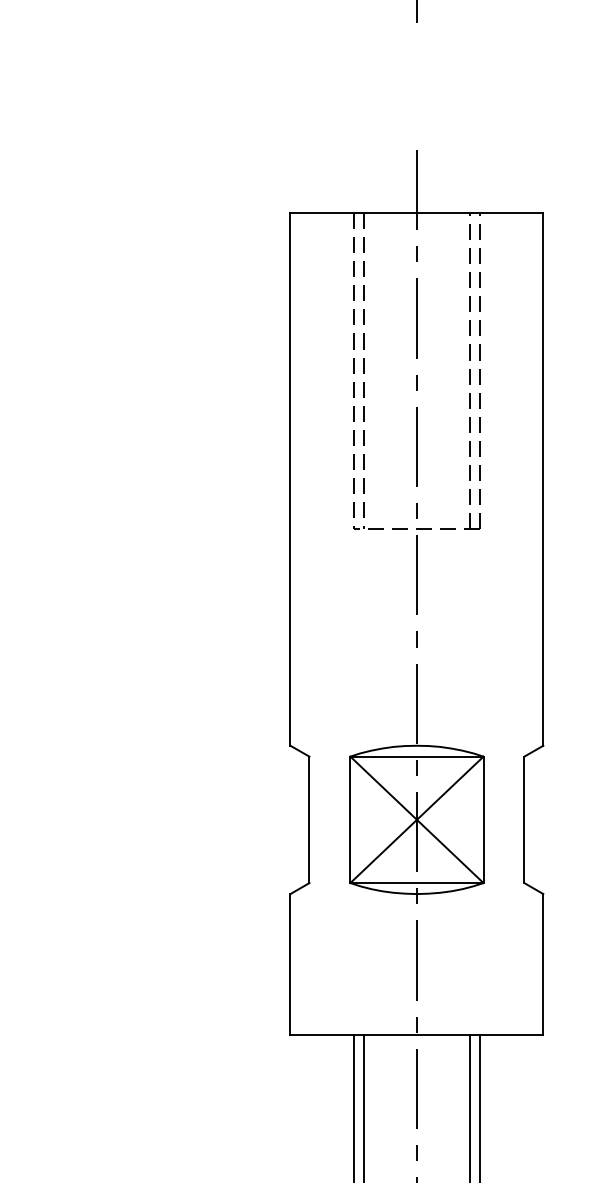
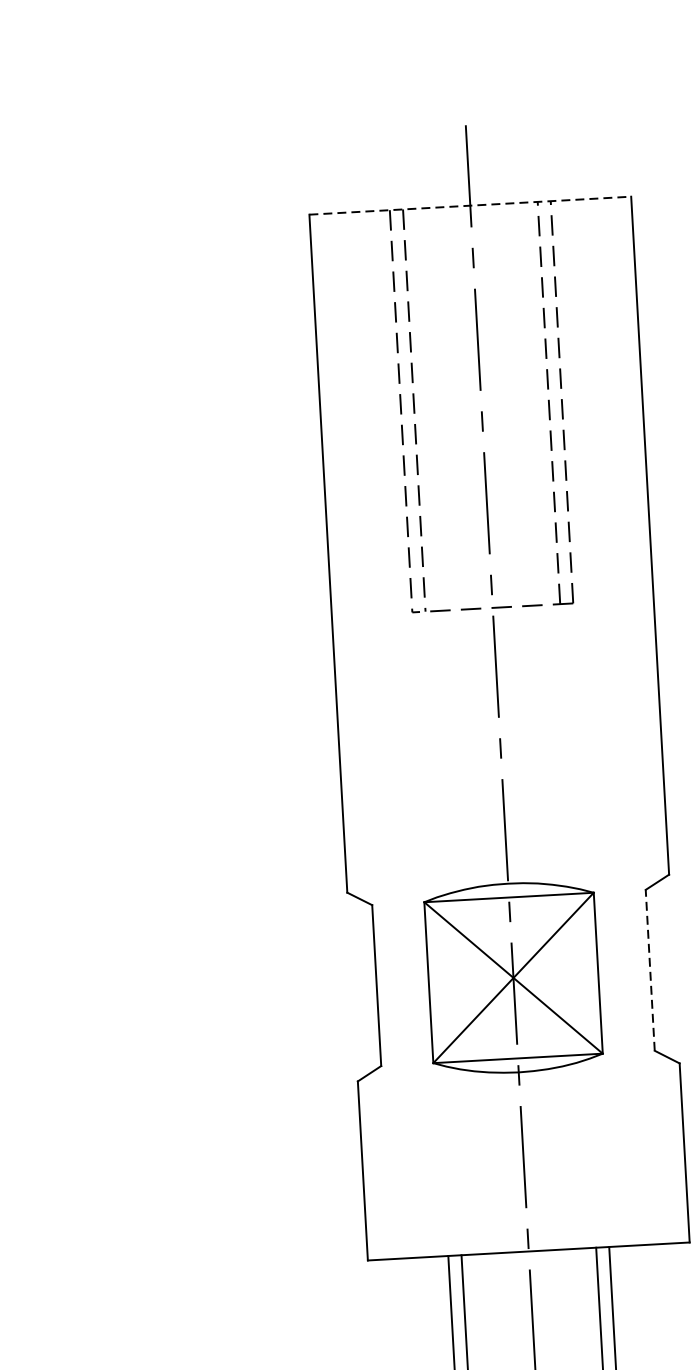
line: (417, 213) -> (471, 206), solid -> dashed
line: (524, 819) -> (650, 969), solid -> dashed

